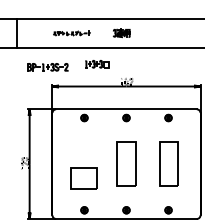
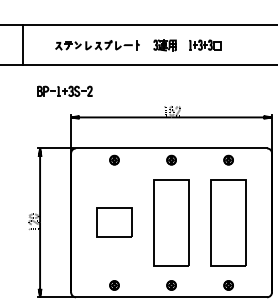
part: (71, 33) -> (96, 45), size x1.67
part: (97, 64) -> (205, 45), moved
part: (126, 164) -> (171, 223), size x1.43
part: (168, 164) -> (228, 223), size x1.43
part: (83, 178) -> (113, 223), moved

